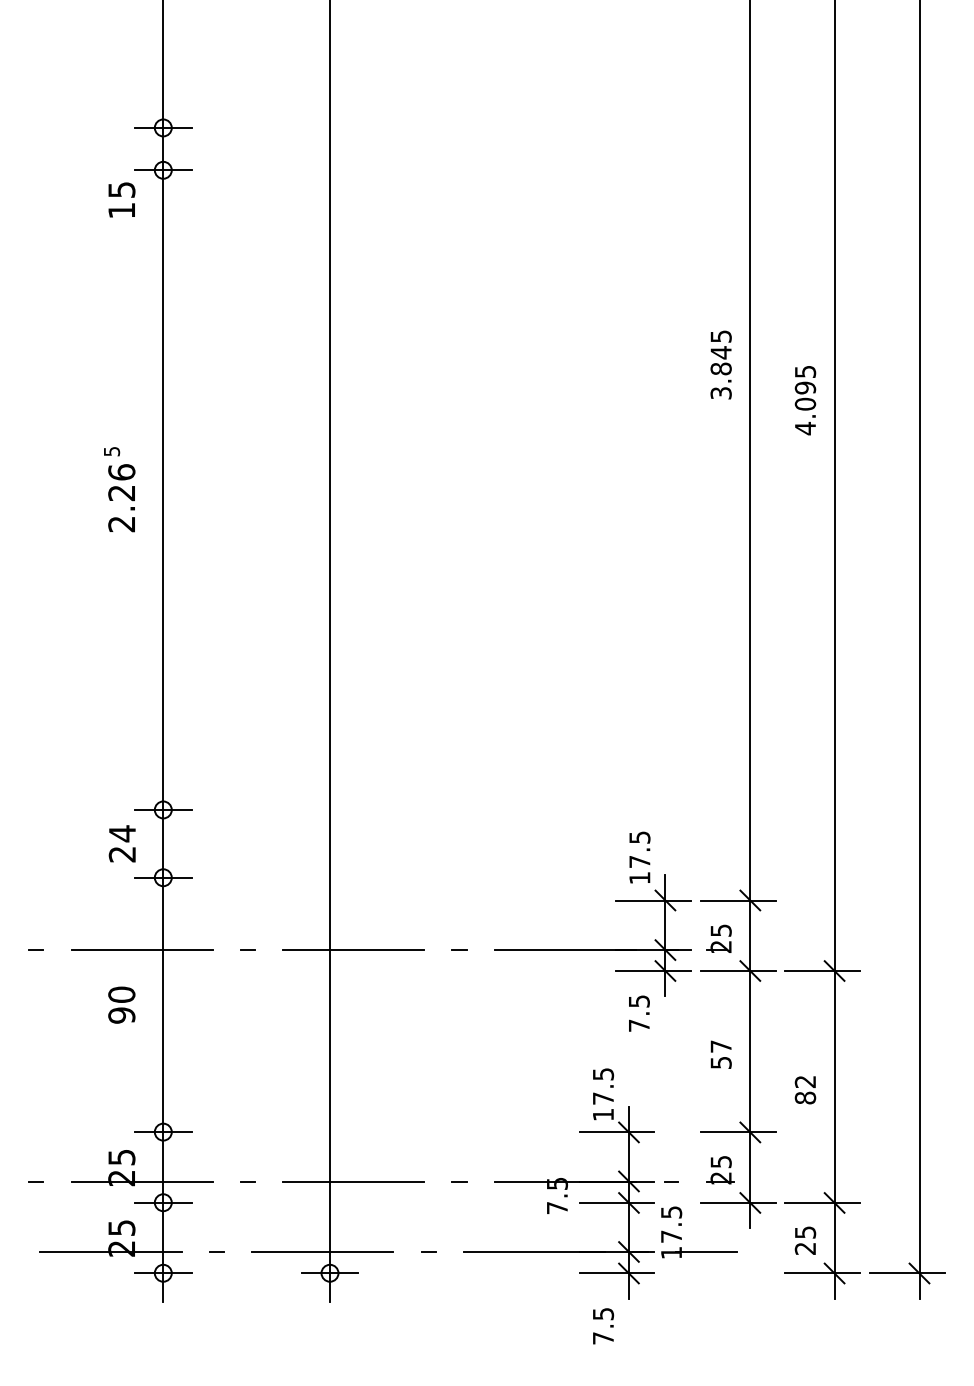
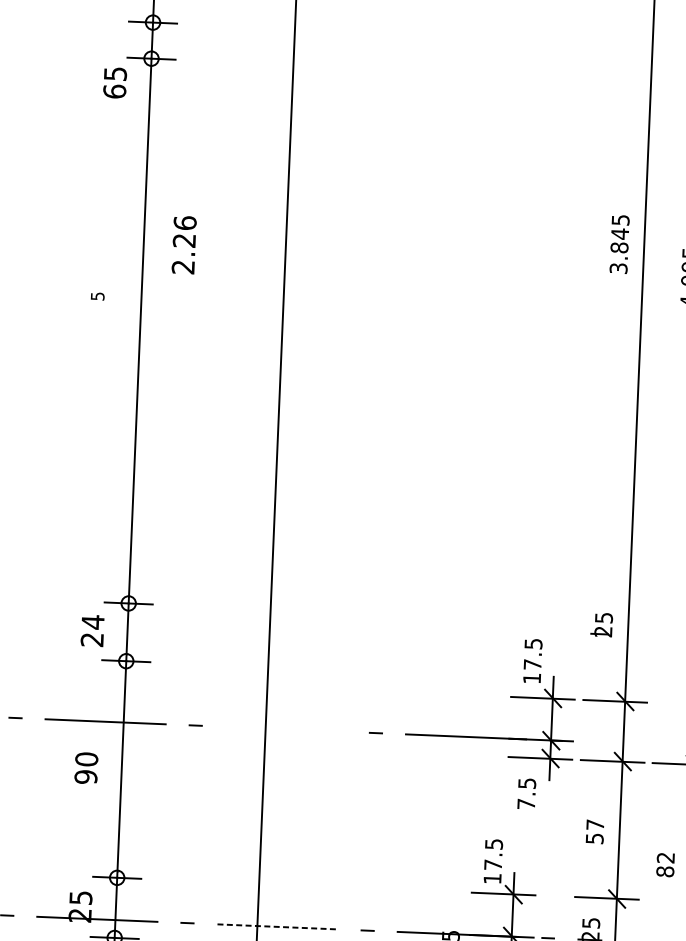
text: (121, 210) -> (114, 91), 15 -> 65
text: (121, 498) -> (183, 245), moved
part: (718, 938) -> (601, 624), moved
line: (353, 949) -> (285, 729), removed
line: (353, 1181) -> (277, 926), solid -> dashed

